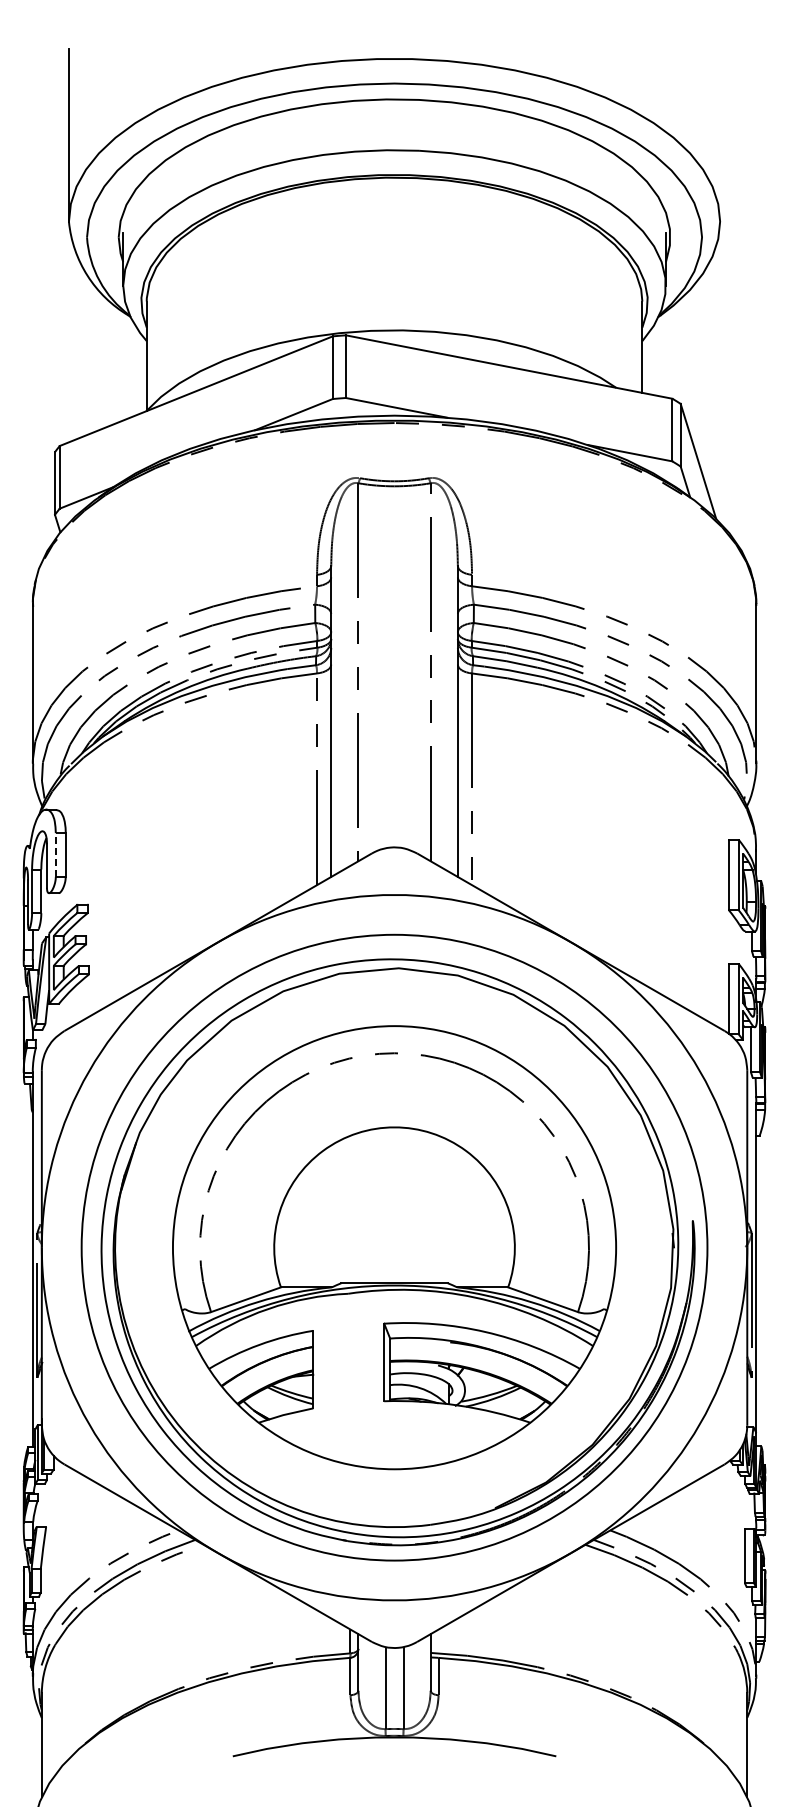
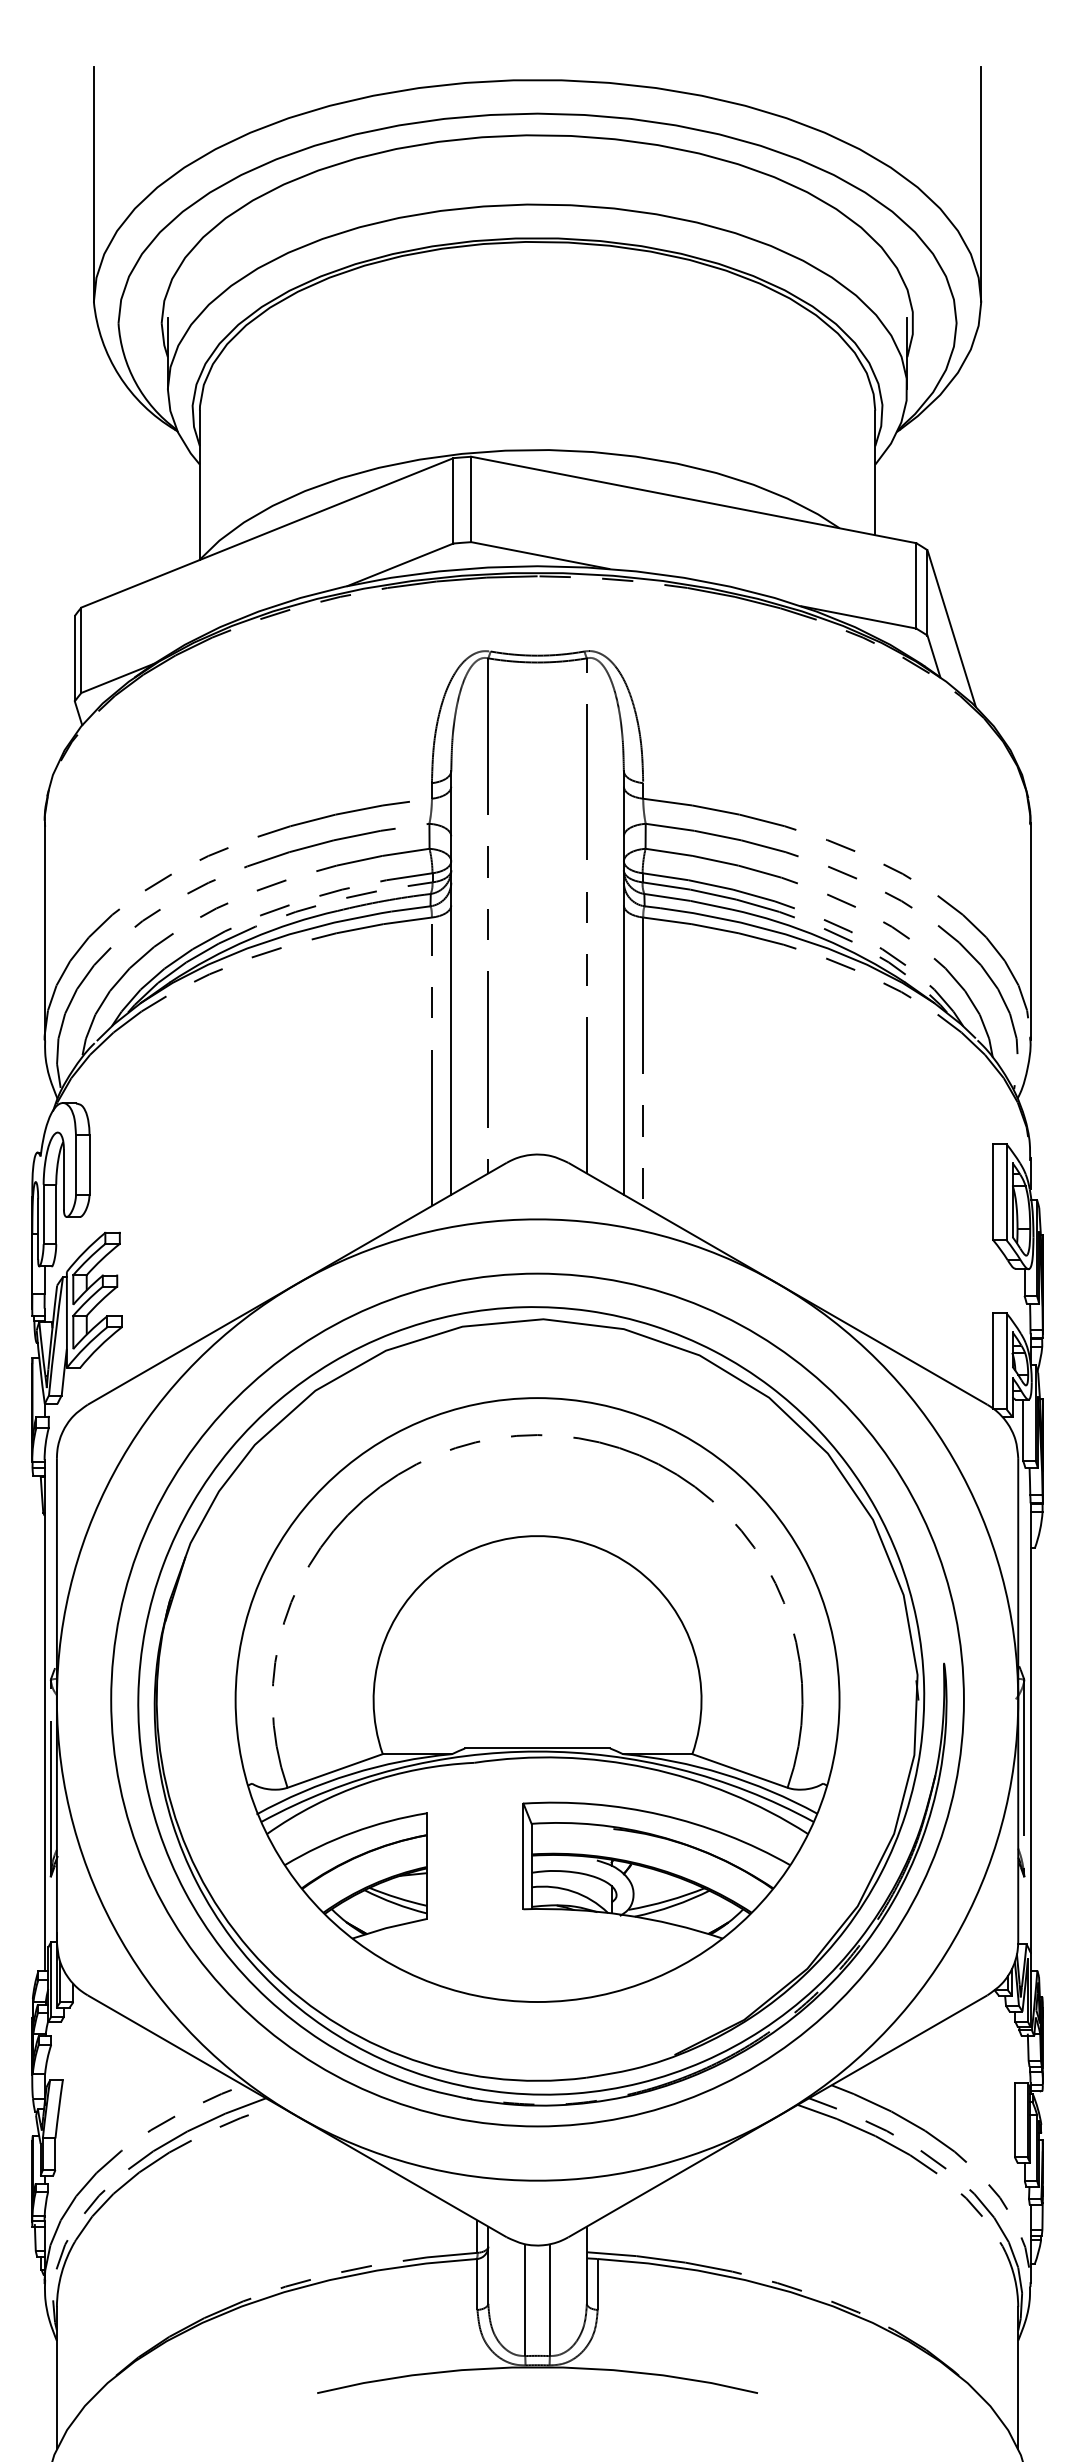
line: (720, 135) -> (981, 184), added
line: (55, 855) -> (75, 1165), dashed -> solid

